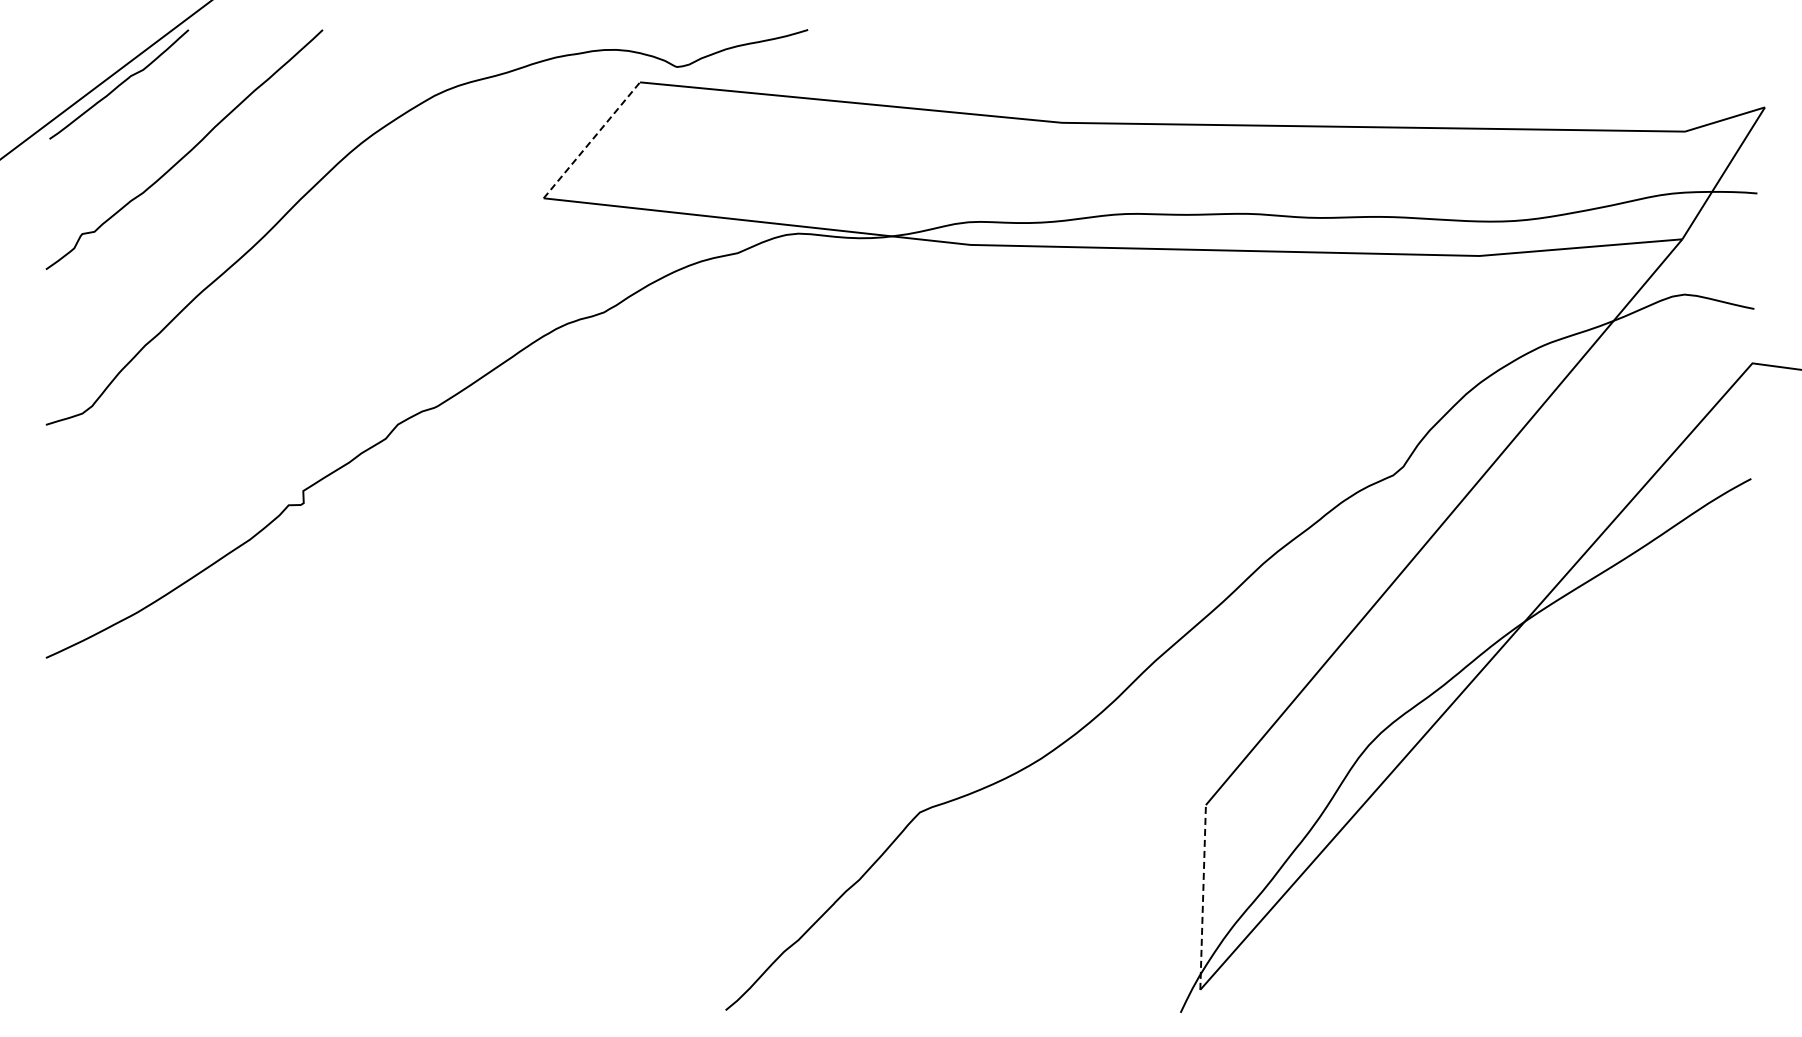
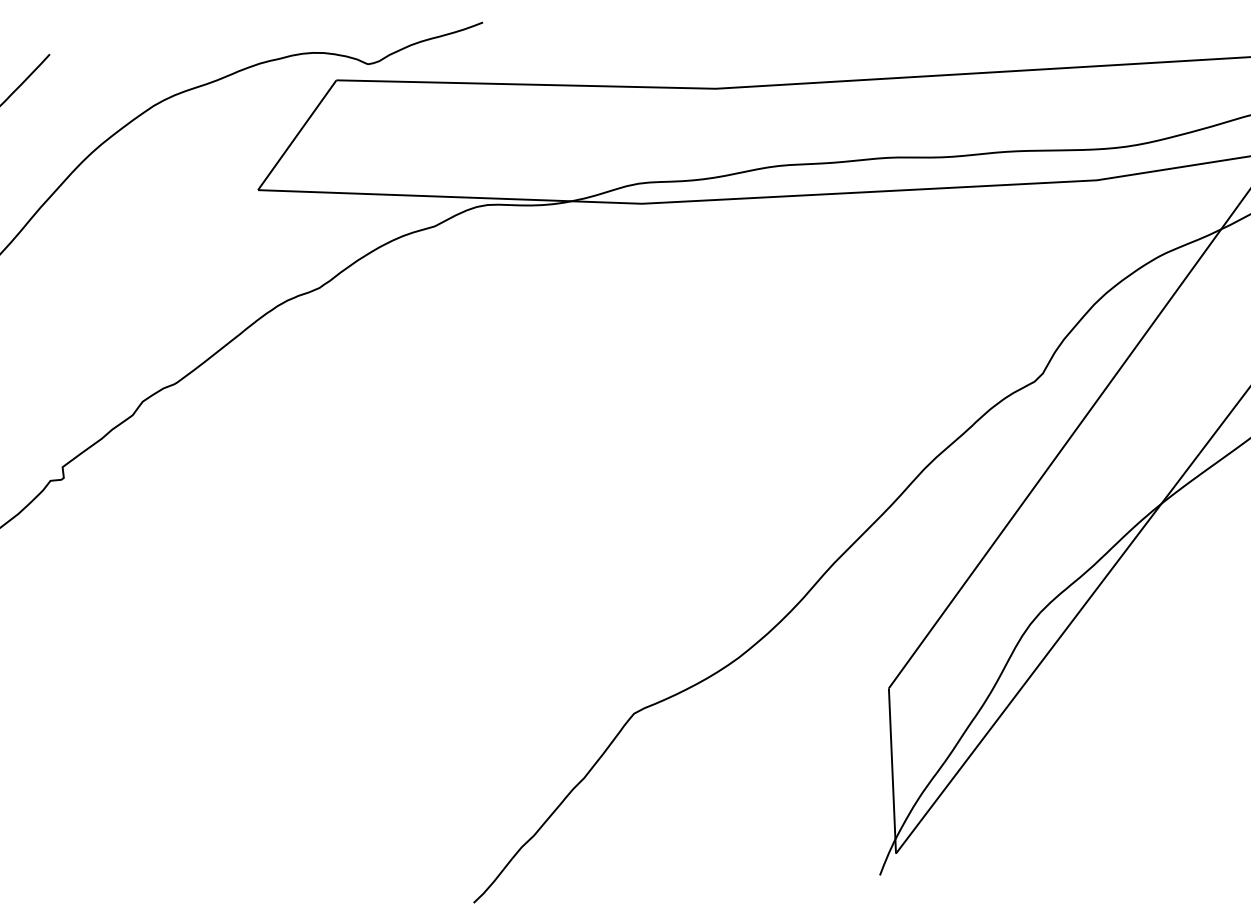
line: (592, 139) -> (297, 134), dashed -> solid
line: (1203, 896) -> (892, 770), dashed -> solid

